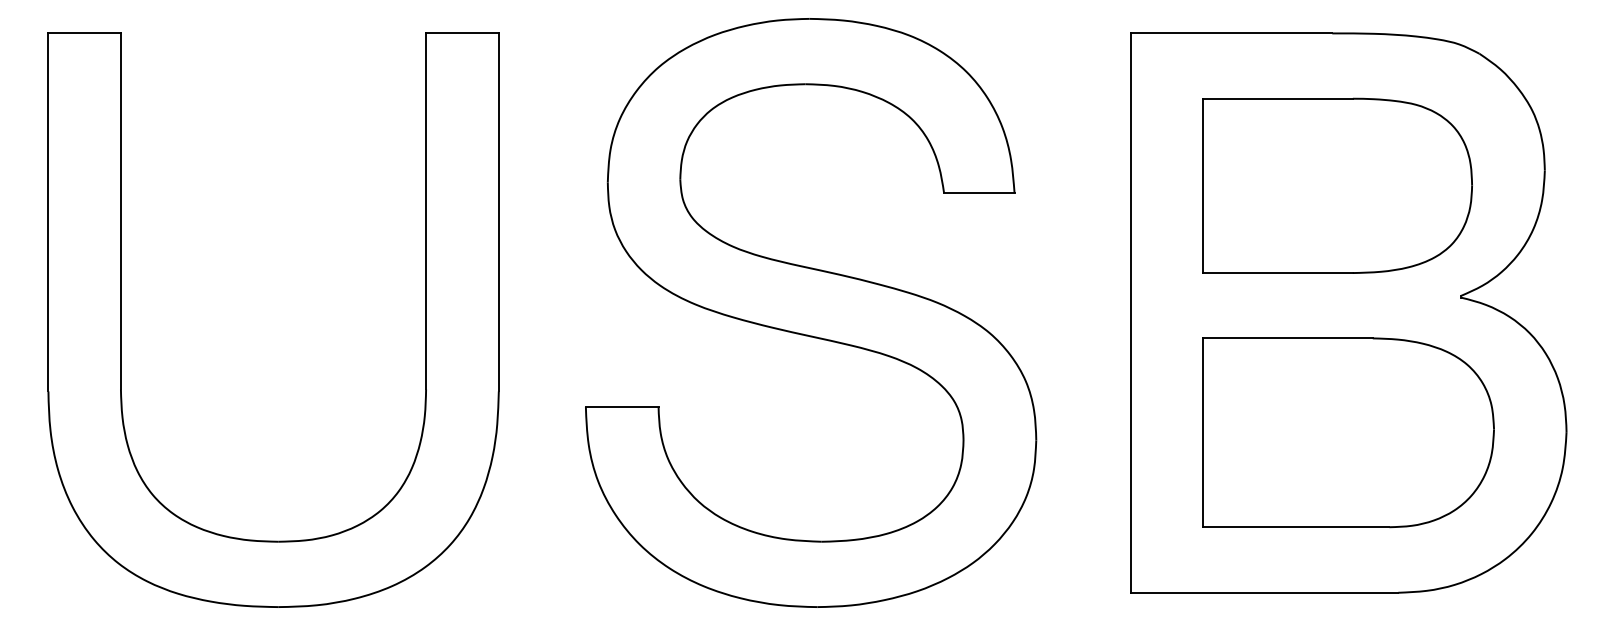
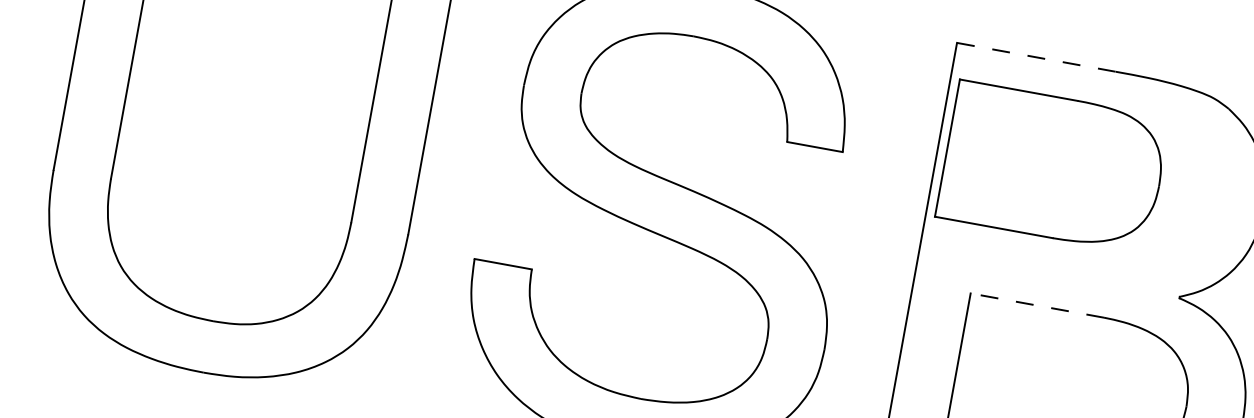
line: (1231, 33) -> (1036, 57), solid -> dashed
part: (1337, 185) -> (1053, 166), moved
line: (1288, 338) -> (1037, 305), solid -> dashed

